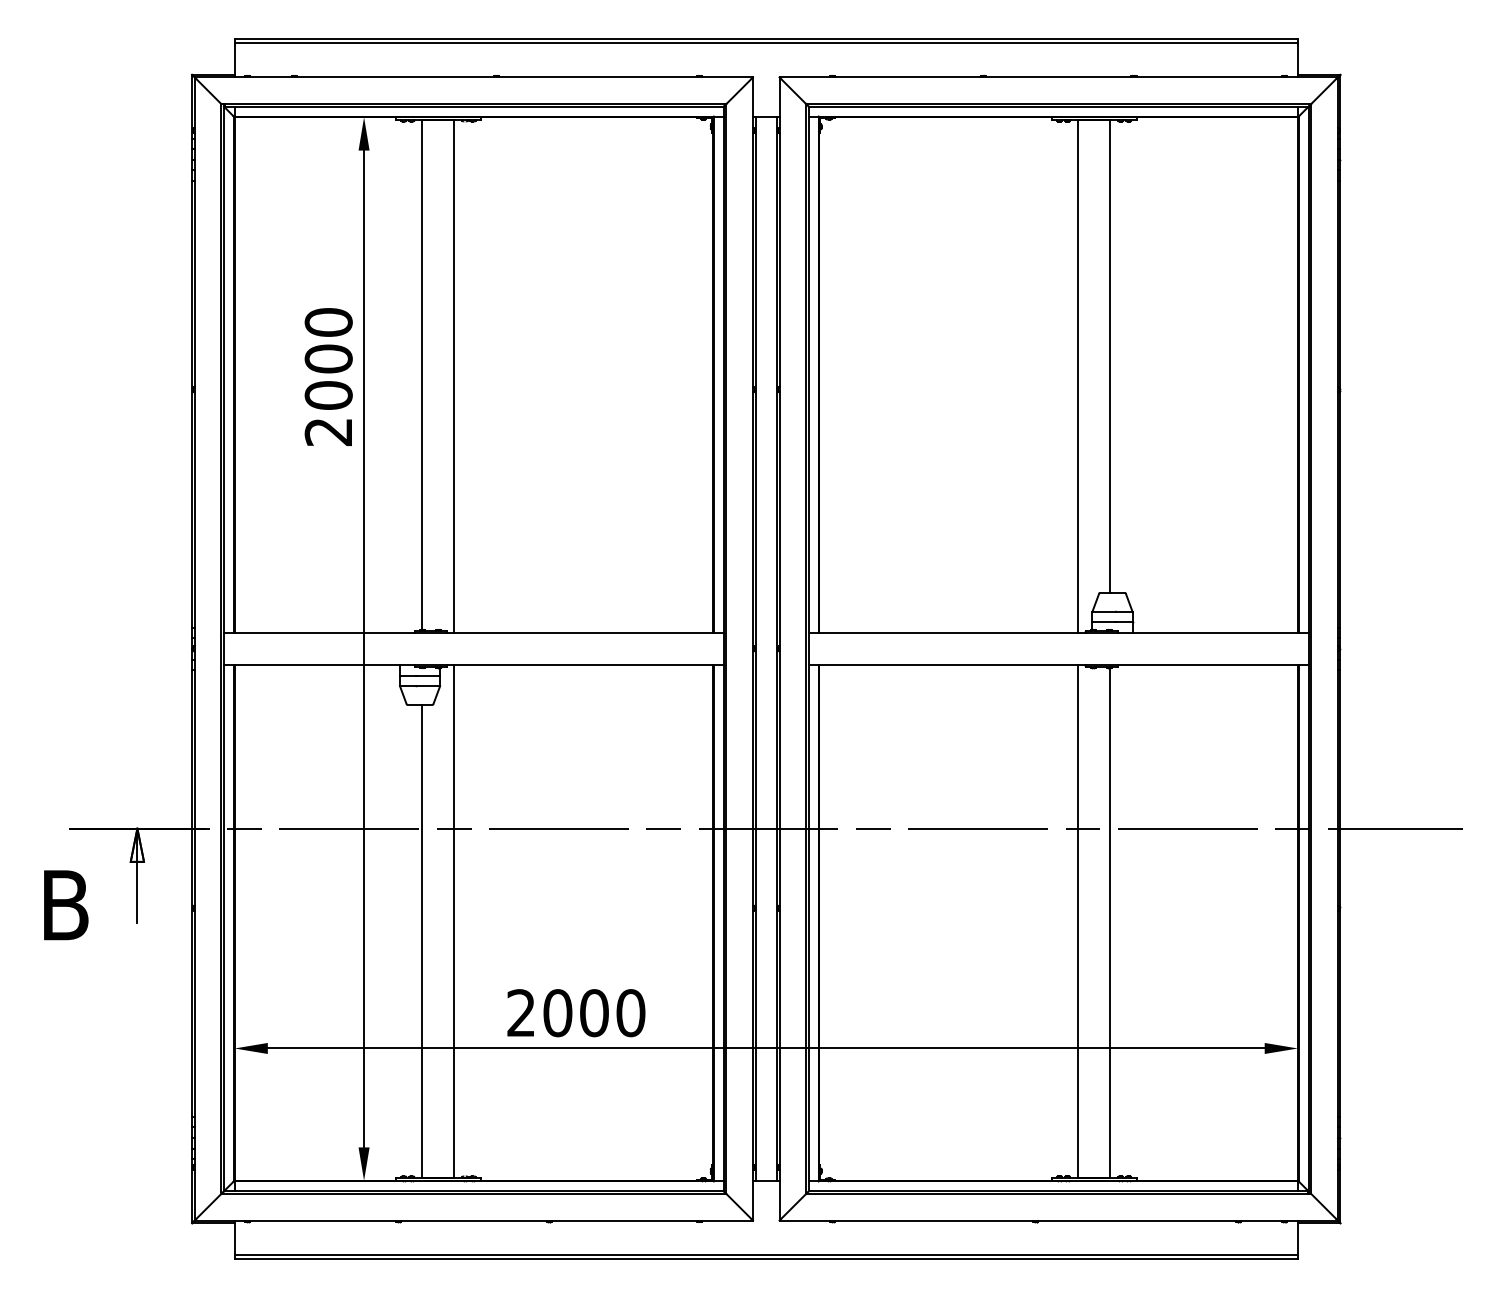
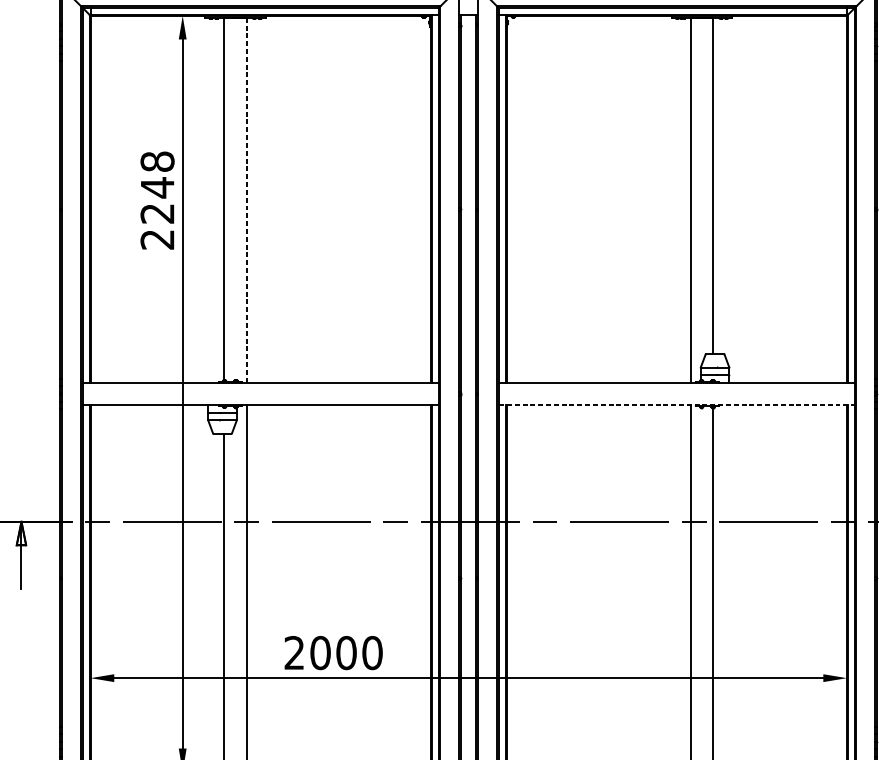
text: (328, 358) -> (157, 187), 2000 -> 2248
line: (454, 376) -> (247, 200), solid -> dashed
line: (1058, 664) -> (676, 405), solid -> dashed

